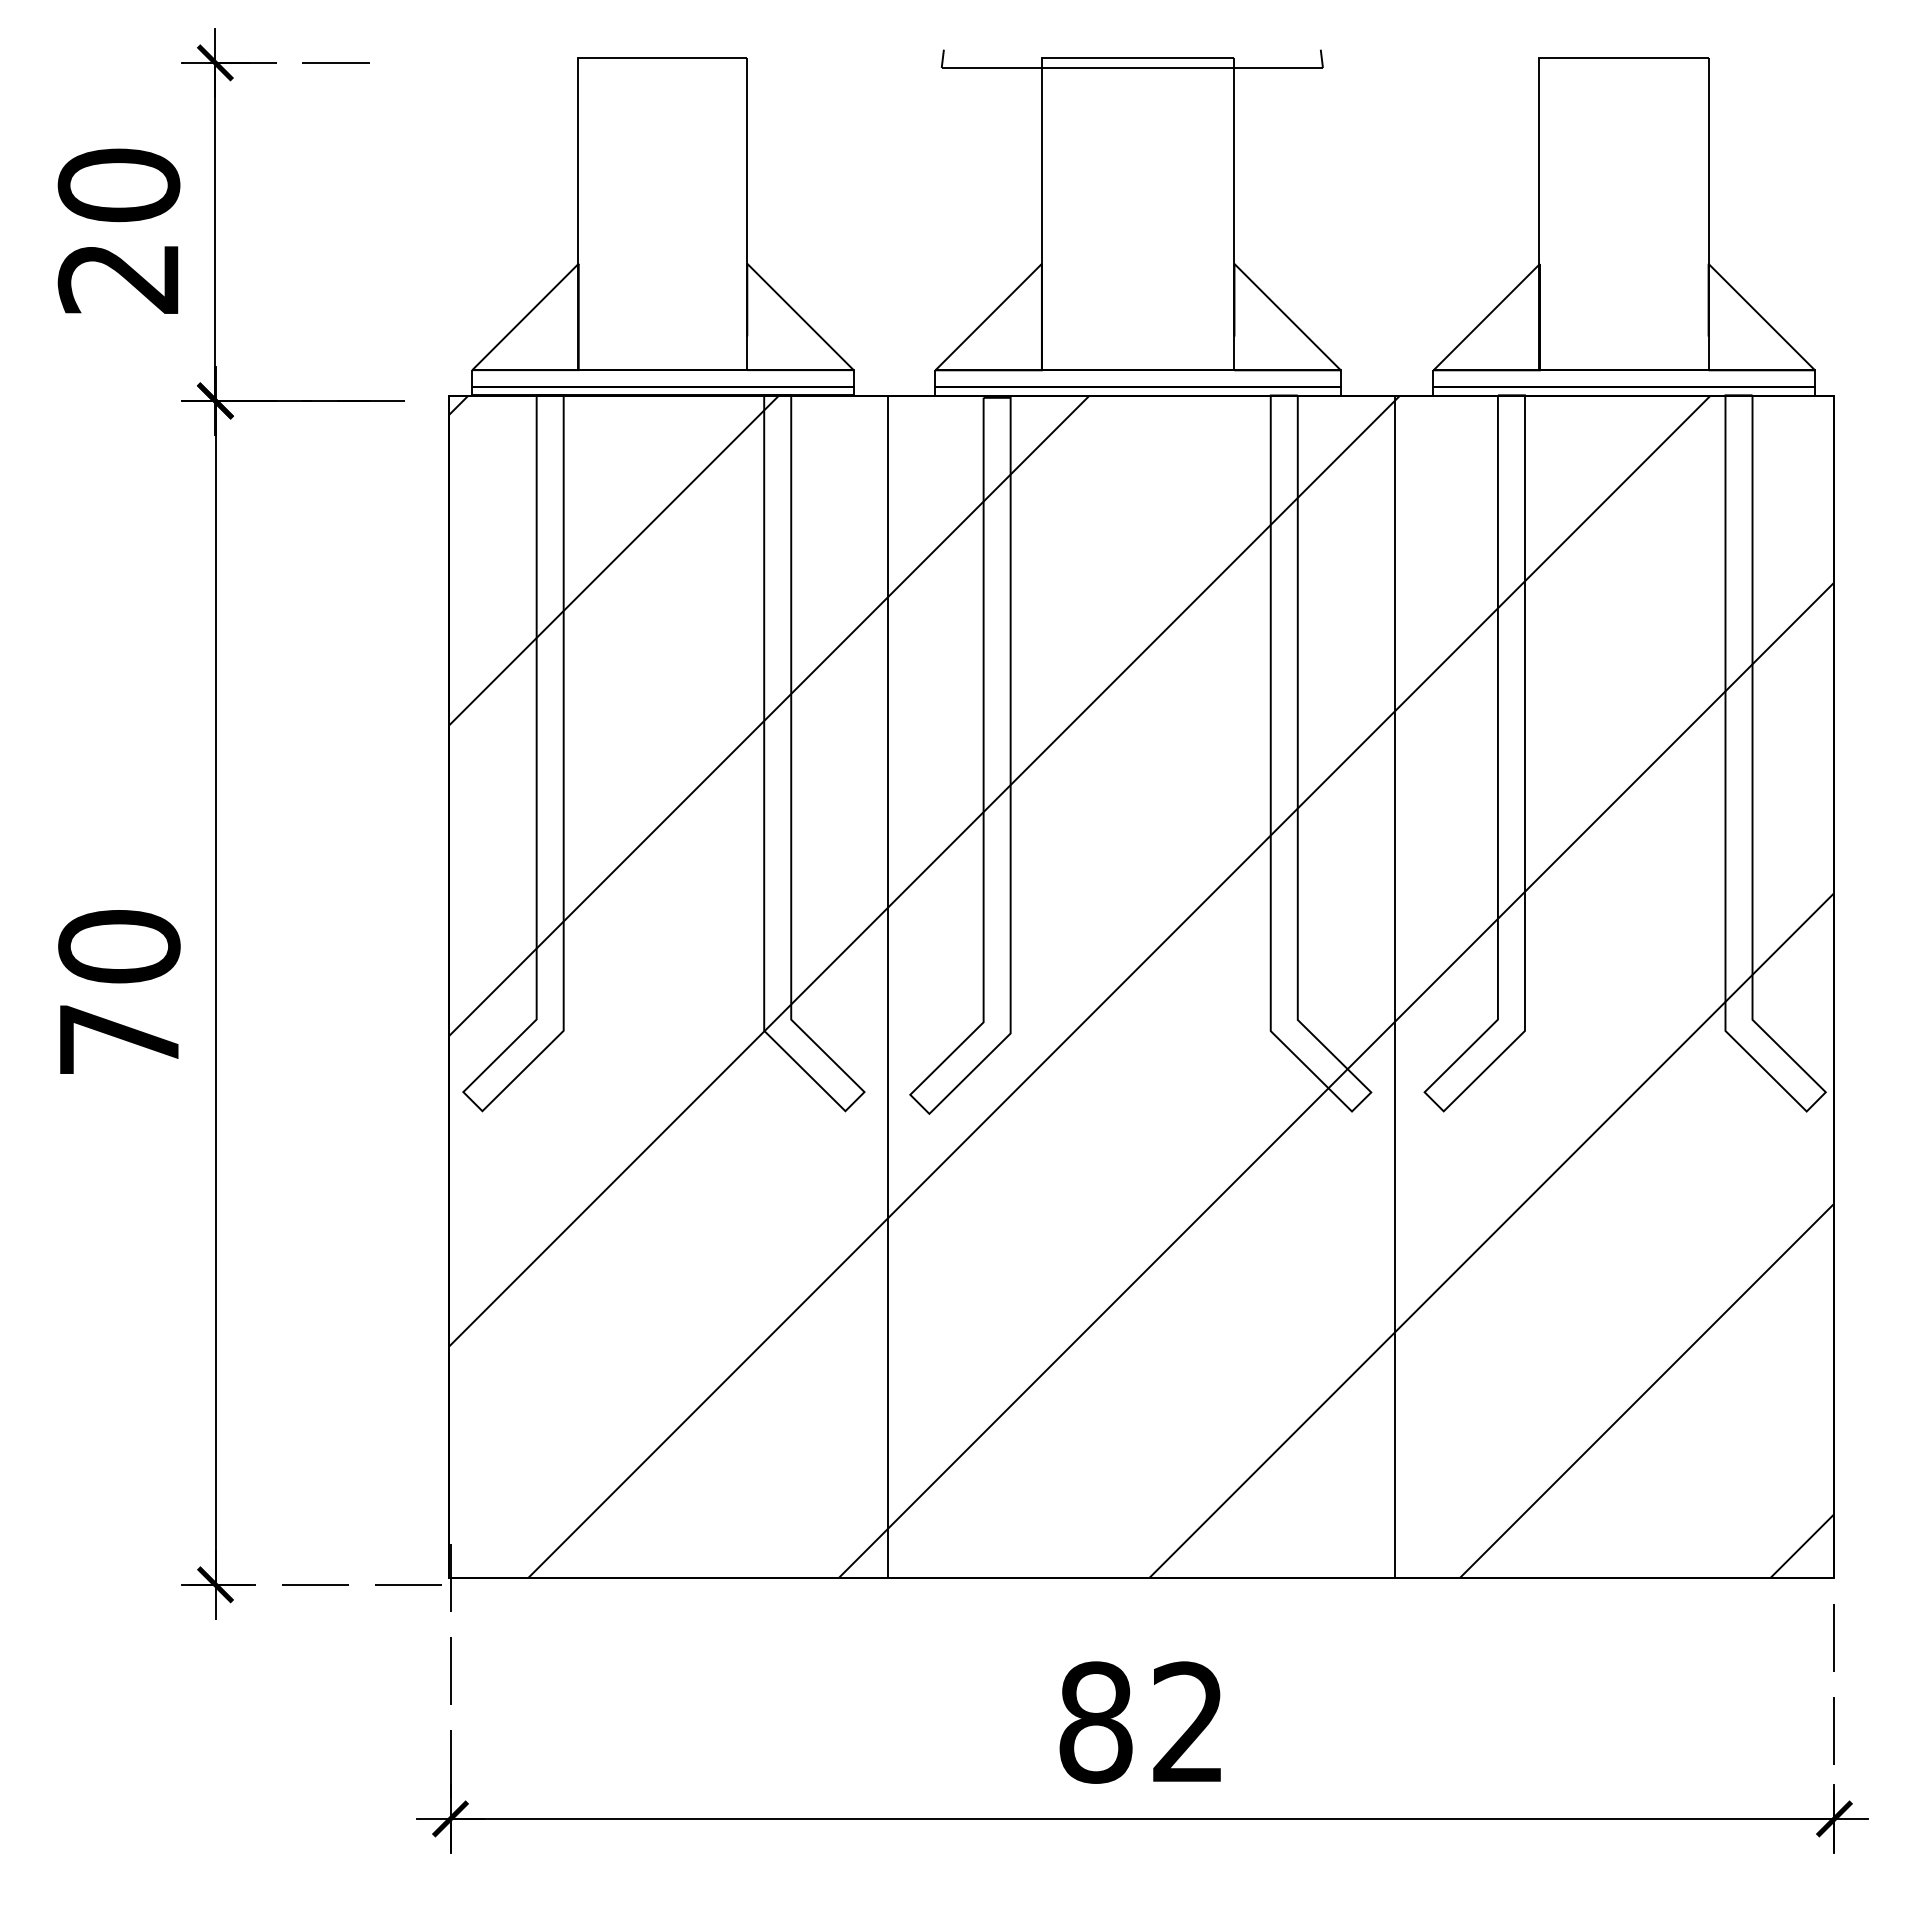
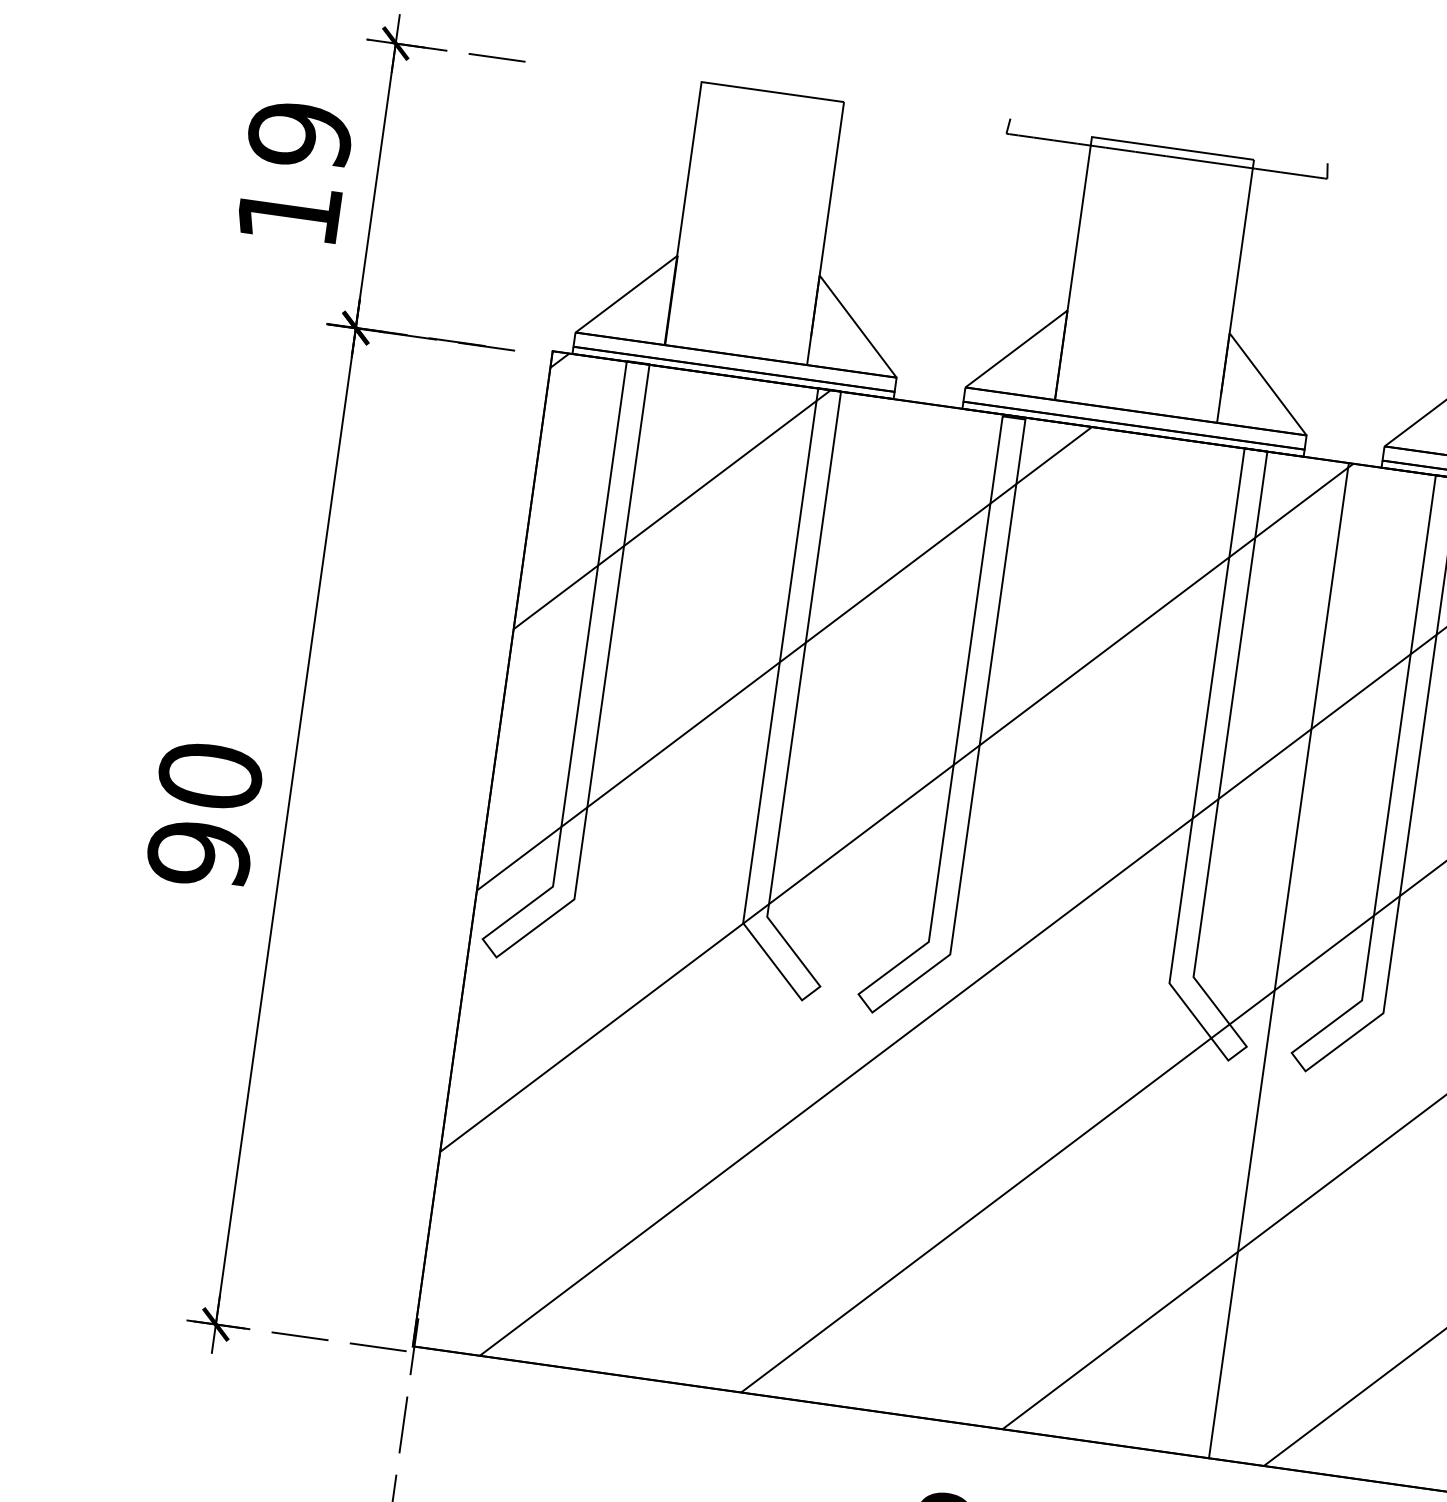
text: (118, 230) -> (294, 173), 20 -> 19
line: (887, 986) -> (852, 900), removed
text: (119, 1039) -> (199, 854), 70 -> 90

